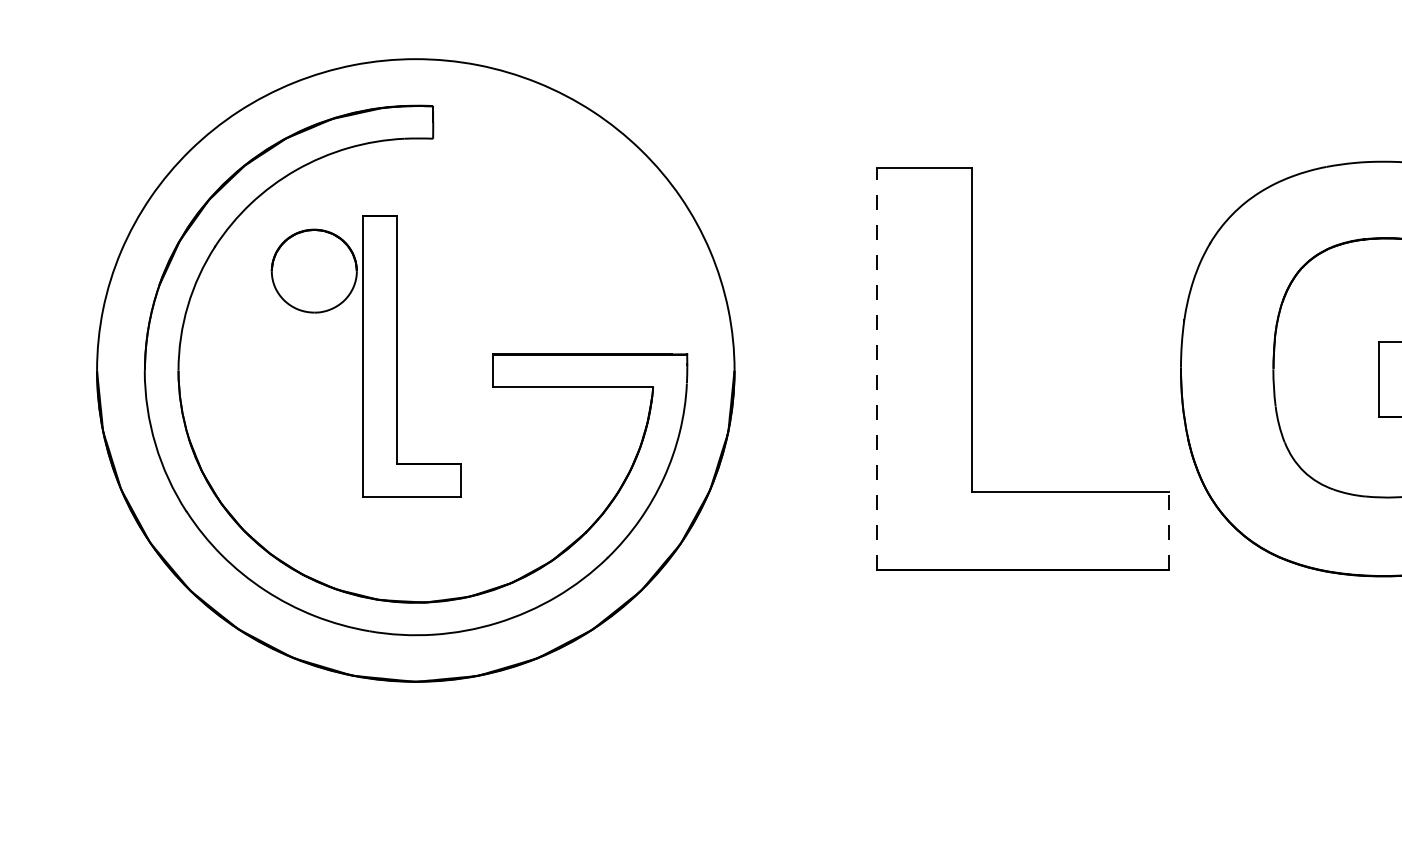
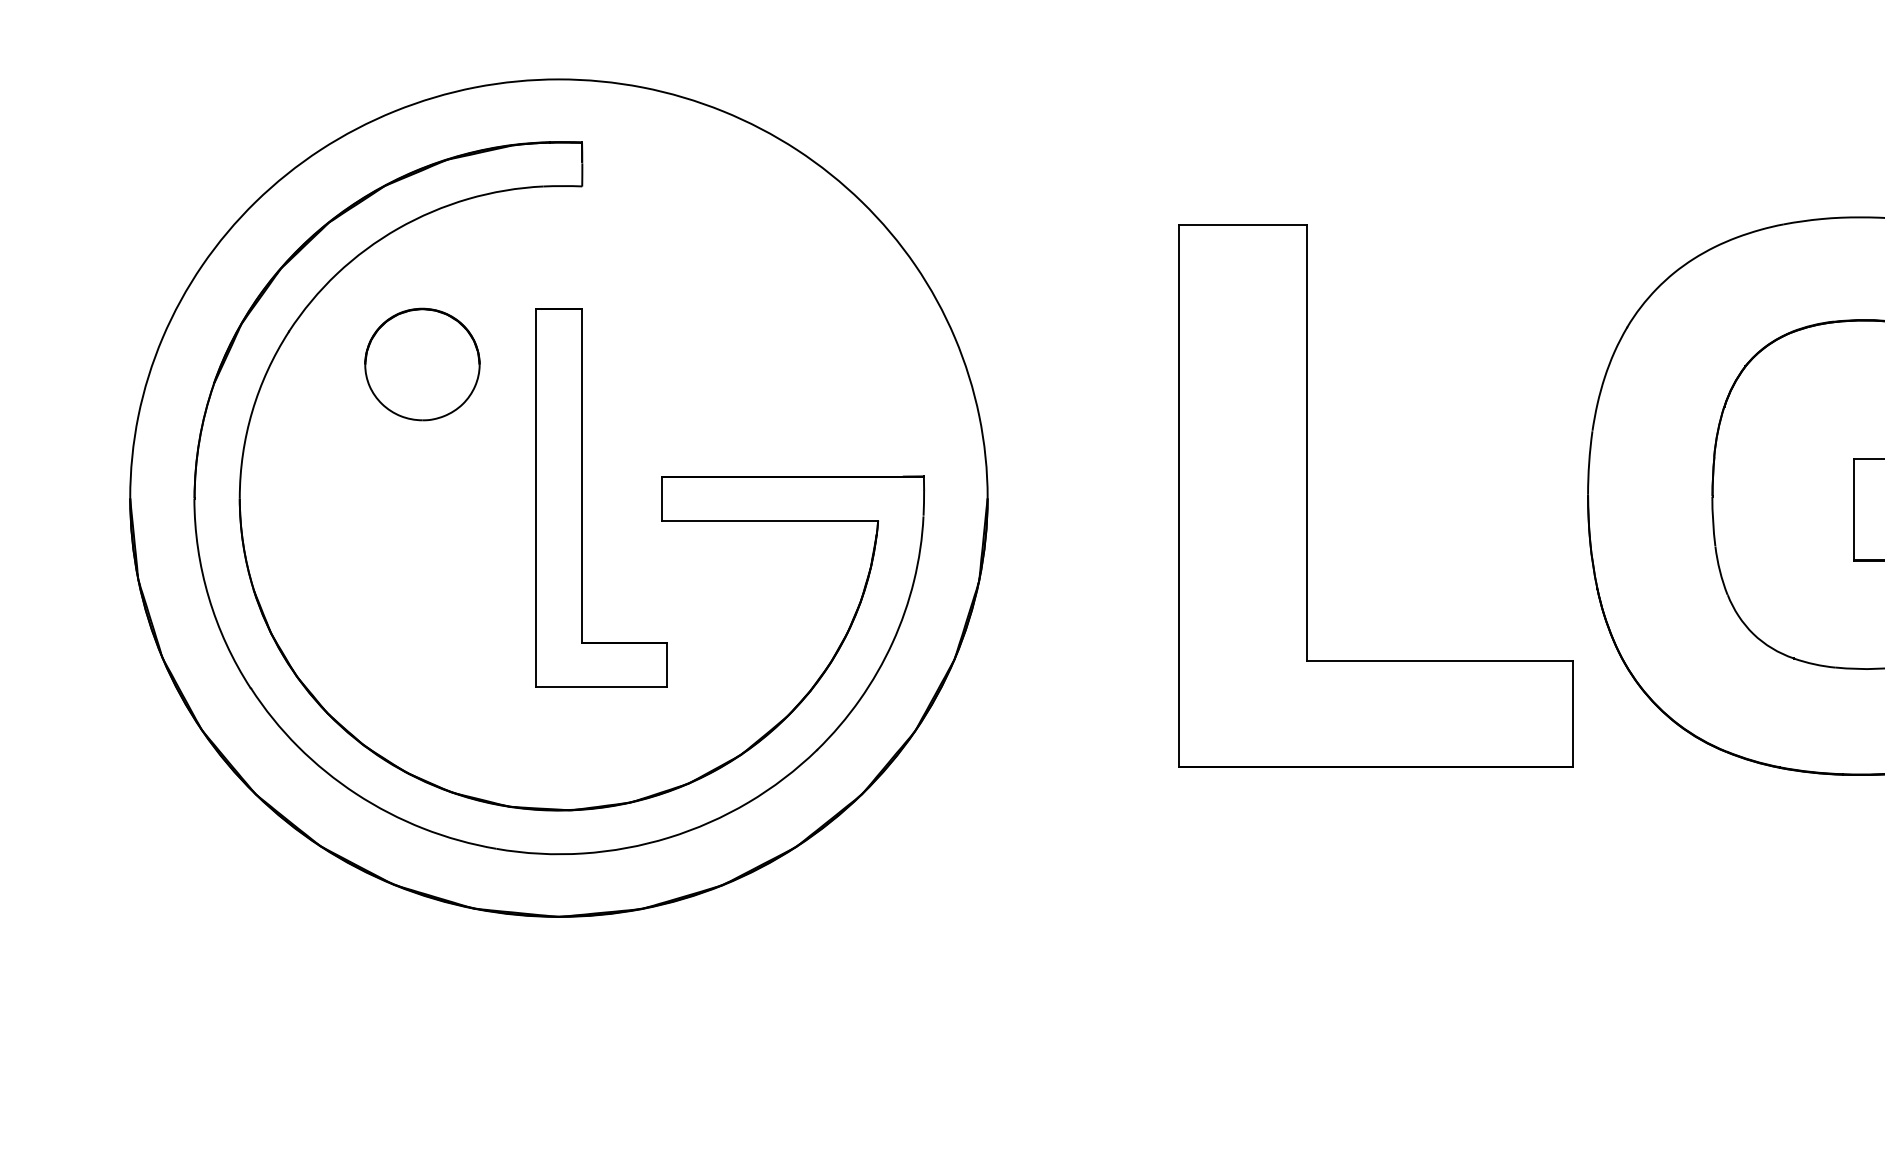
part: (397, 355) -> (582, 497), moved
line: (877, 369) -> (1179, 496), dashed -> solid
line: (1169, 531) -> (1572, 714), dashed -> solid

